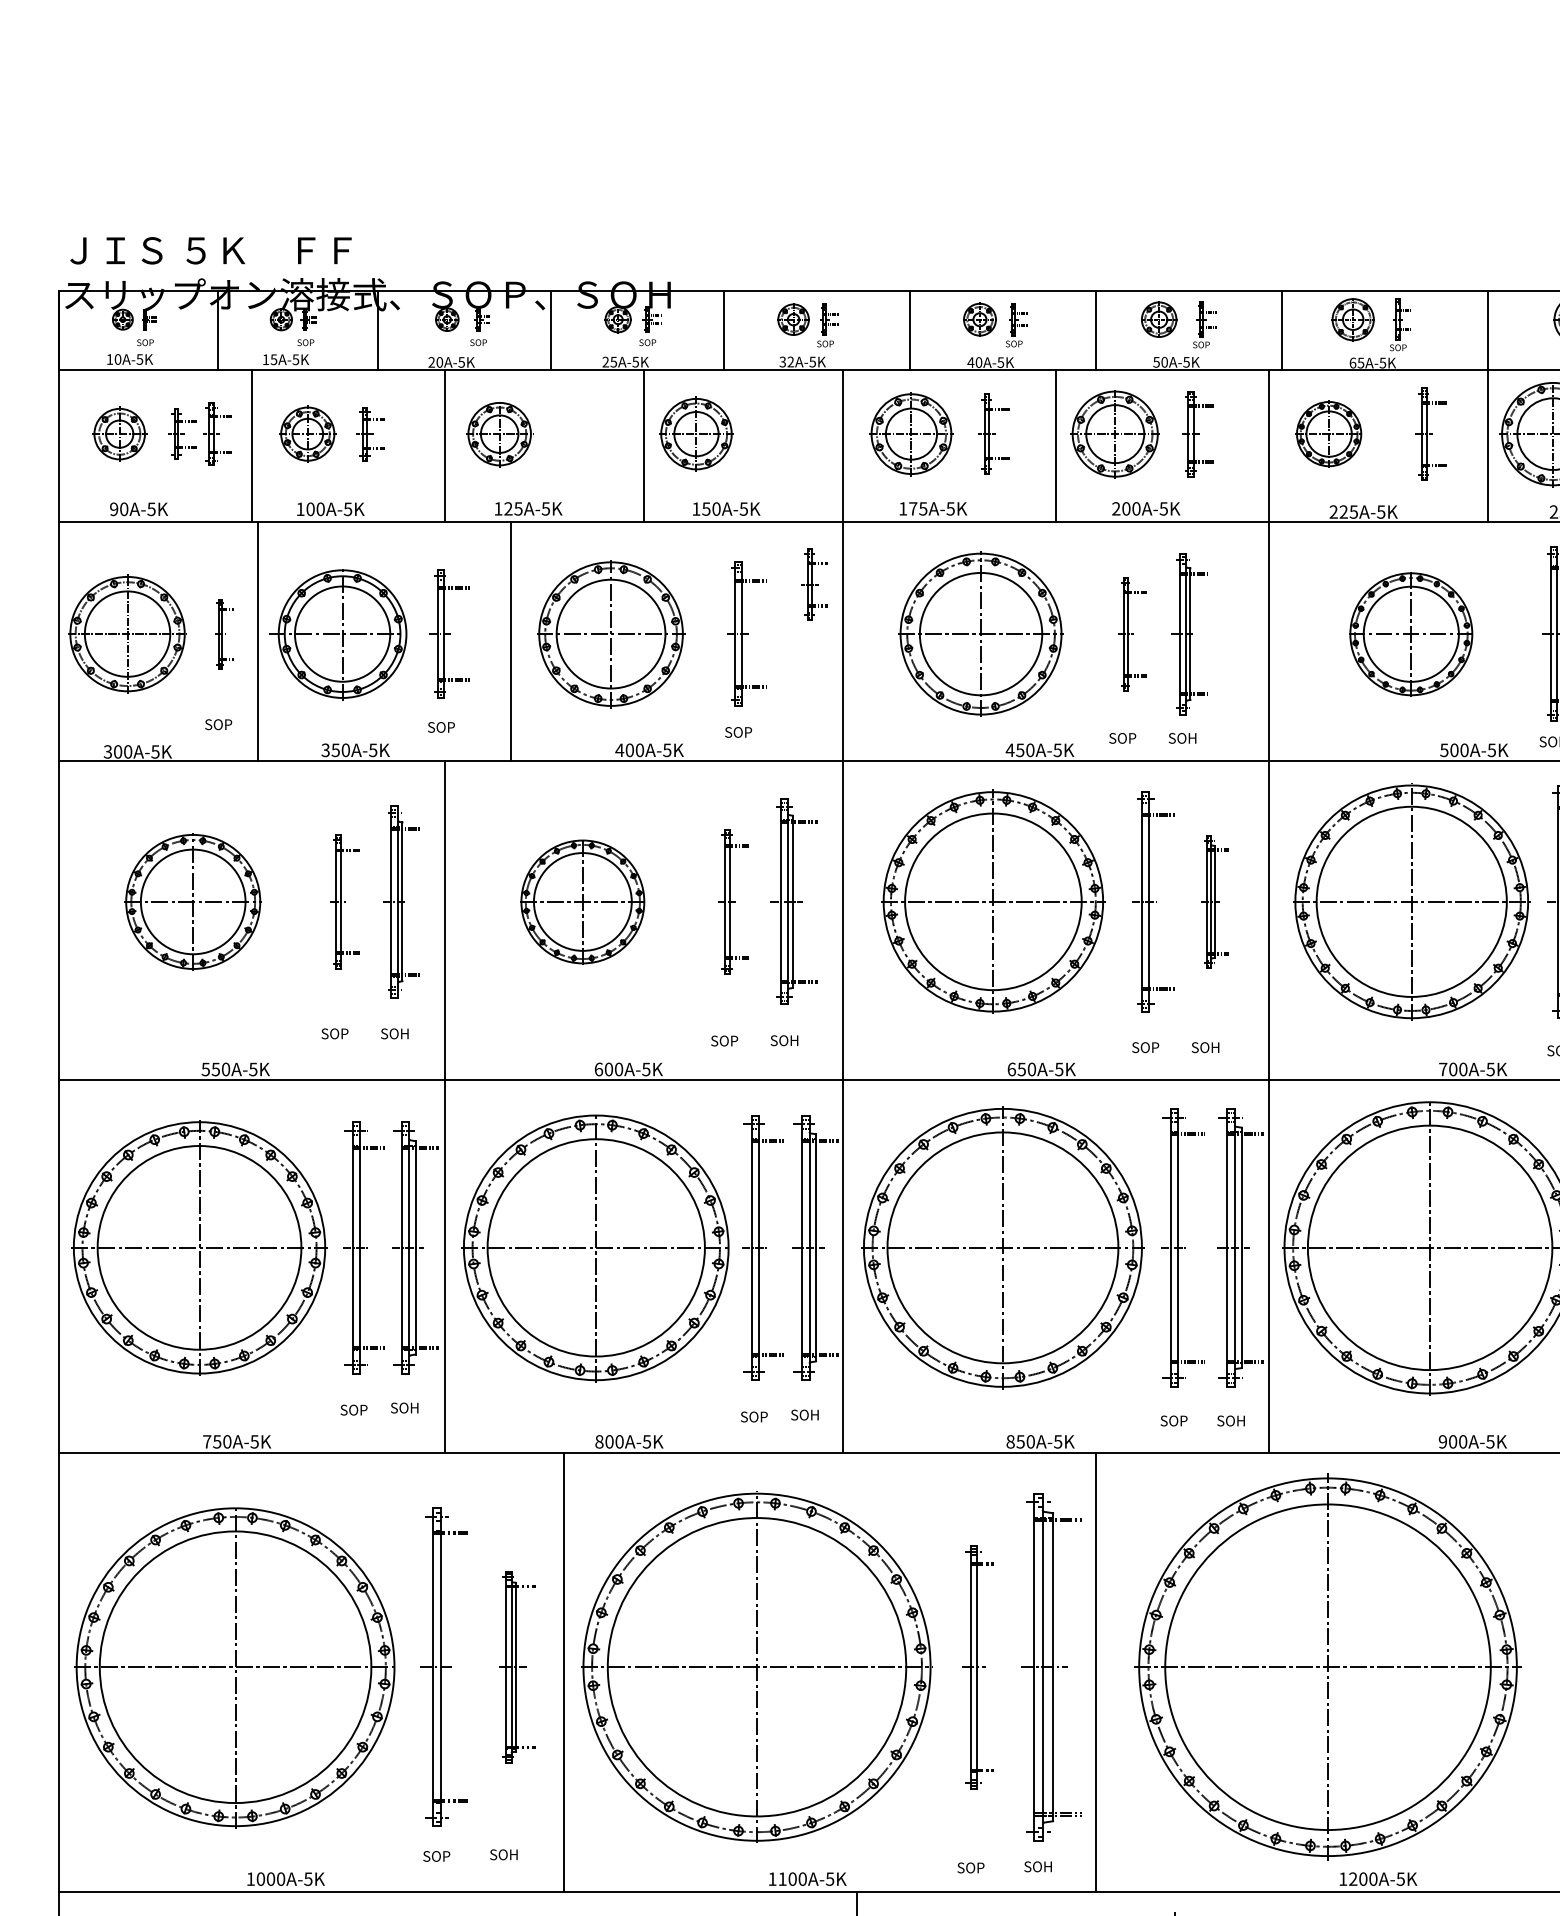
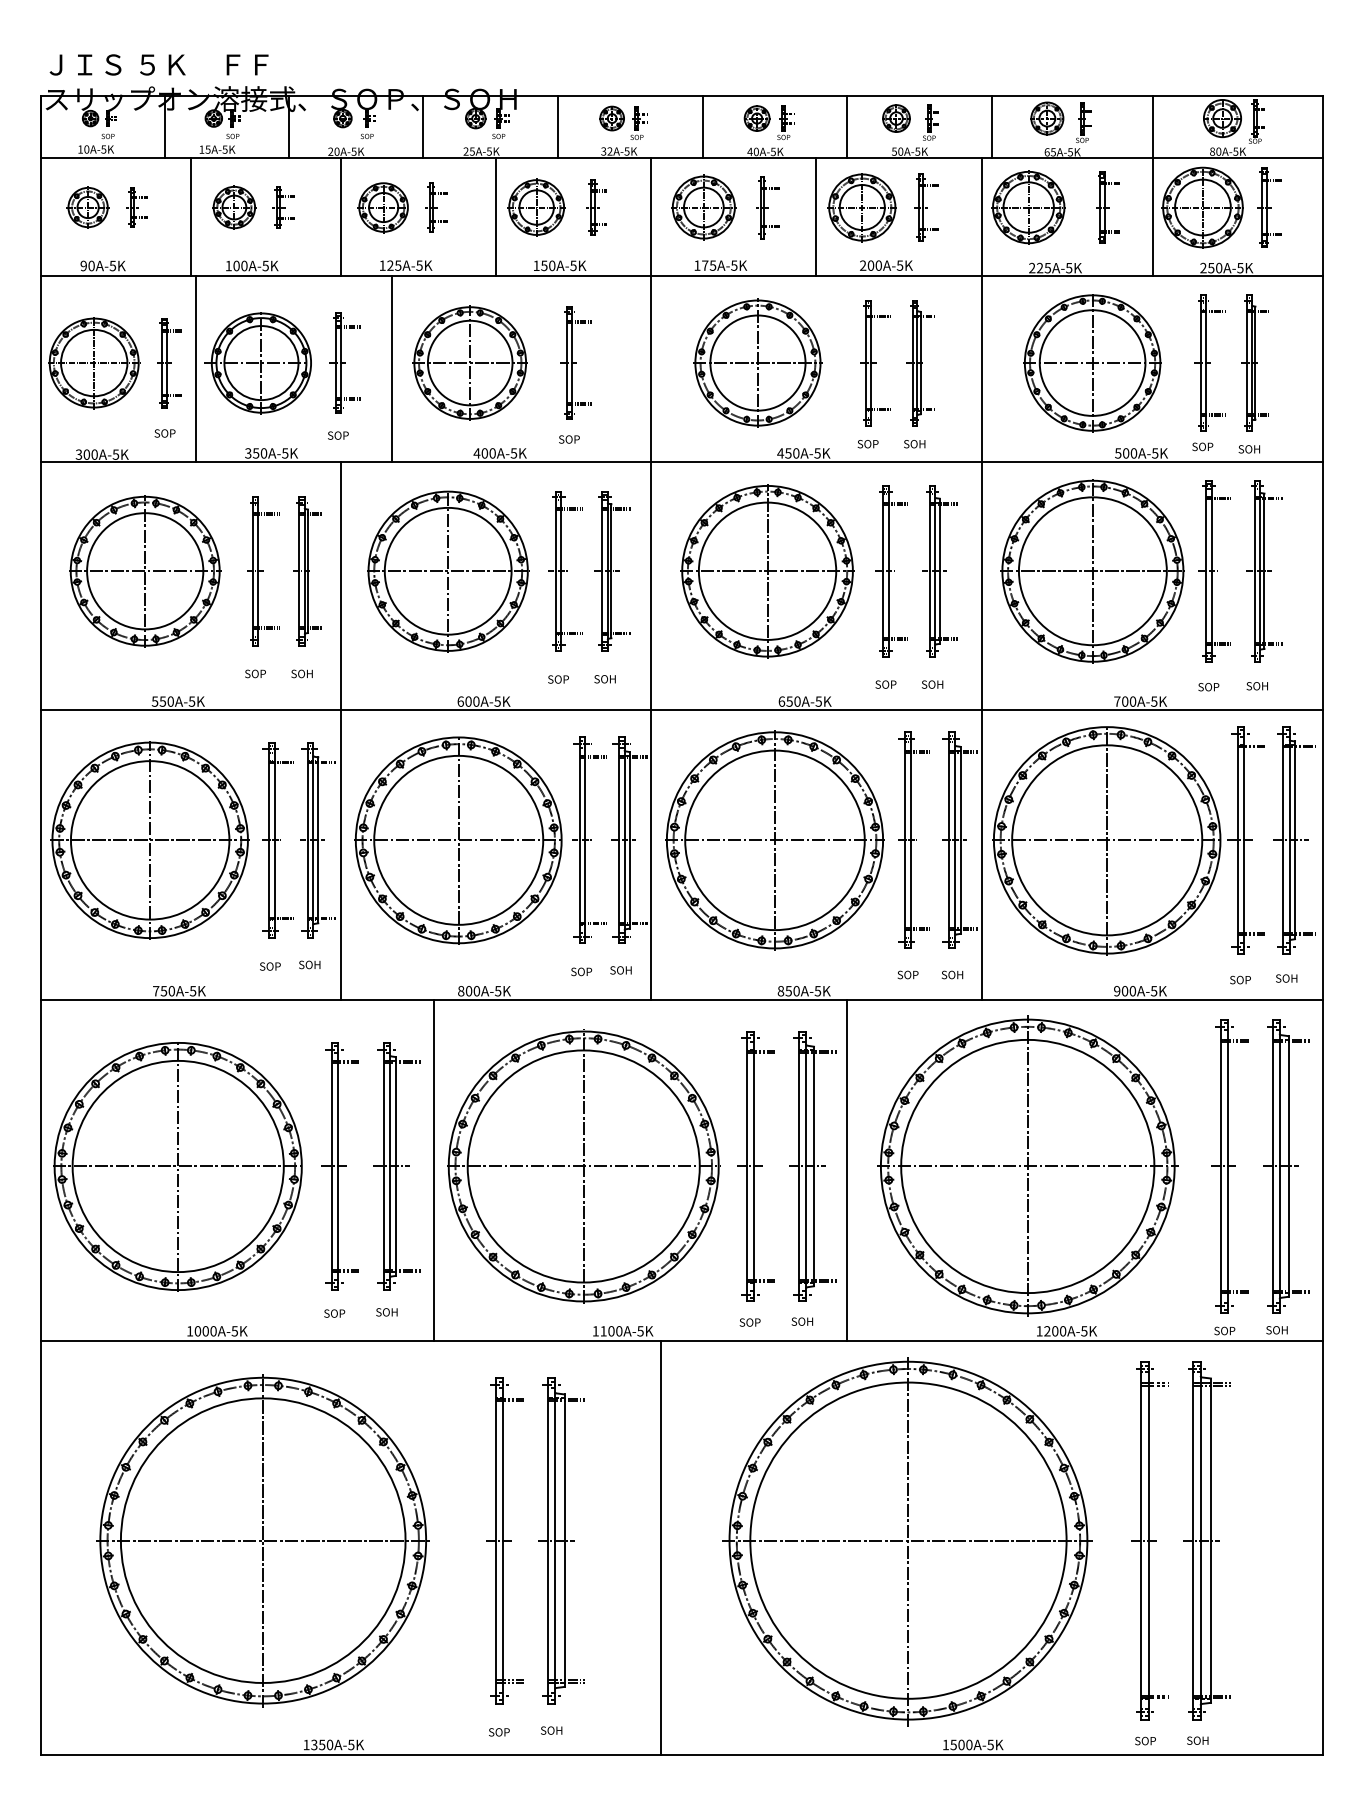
part: (217, 434) -> (436, 207), moved
part: (1328, 434) -> (1028, 207), size x1.43
part: (814, 584) -> (596, 207), moved
part: (224, 634) -> (169, 363), size x1.67
part: (1132, 634) -> (875, 363), size x1.43
part: (1411, 634) -> (1092, 363), size x1.43
part: (193, 902) -> (145, 571), size x1.43
part: (345, 902) -> (263, 571), size x1.43
part: (583, 902) -> (448, 571), size x1.67
part: (733, 902) -> (565, 571), size x1.43
part: (1214, 902) -> (939, 571), size x1.67
part: (516, 1667) -> (396, 1166), size x1.67
part: (977, 1667) -> (755, 1166), size x1.43

